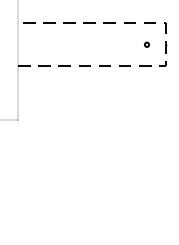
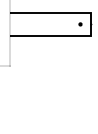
line: (165, 44) -> (90, 24), dashed -> solid

